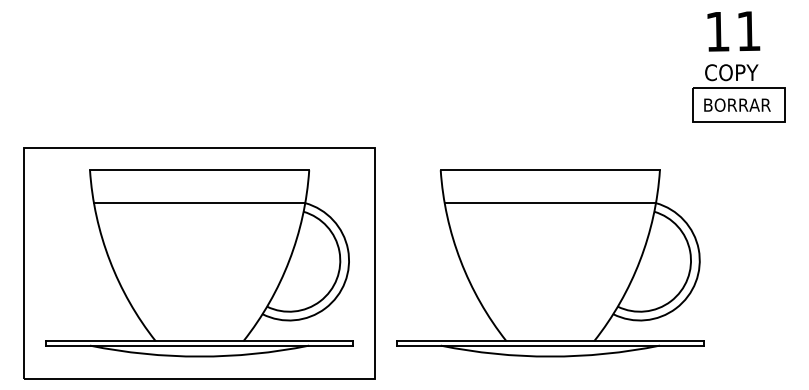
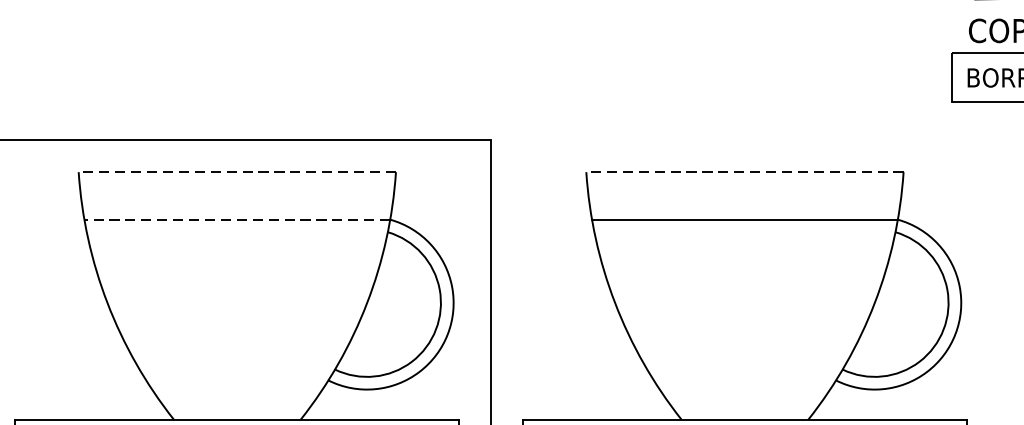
line: (199, 170) -> (237, 172), solid -> dashed
line: (550, 170) -> (745, 172), solid -> dashed
line: (199, 203) -> (237, 220), solid -> dashed

